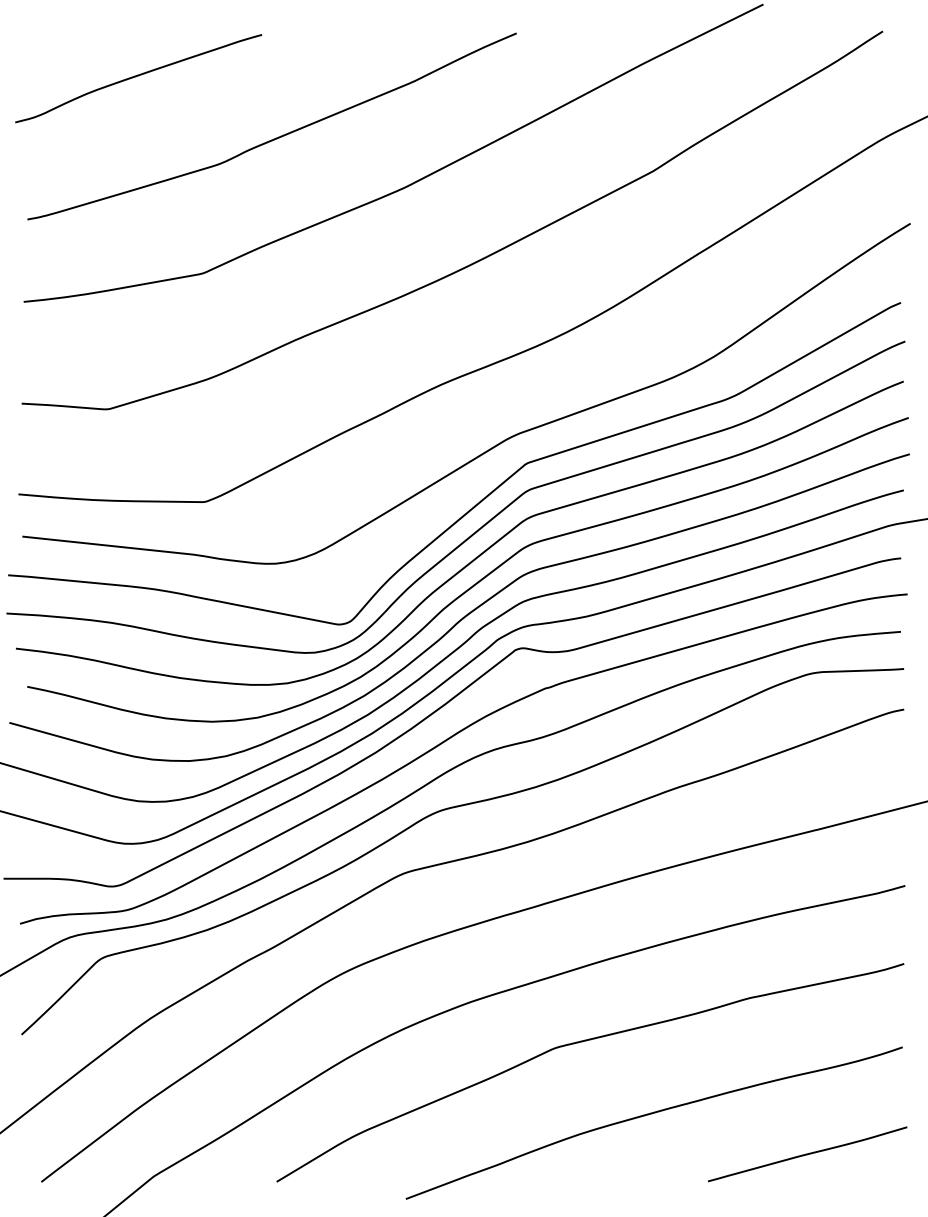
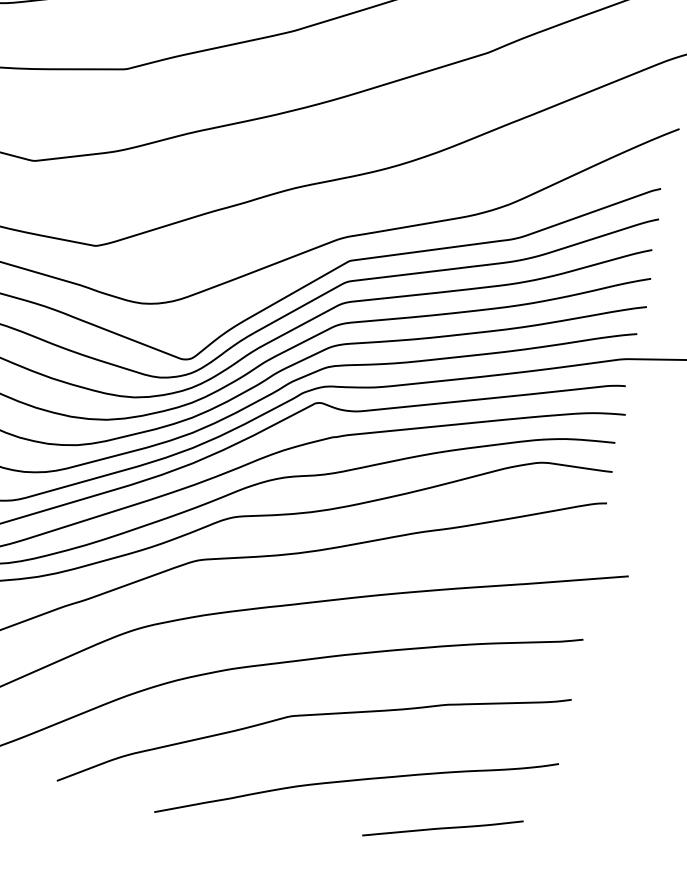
curve: (807, 1154) -> (442, 828), moved

